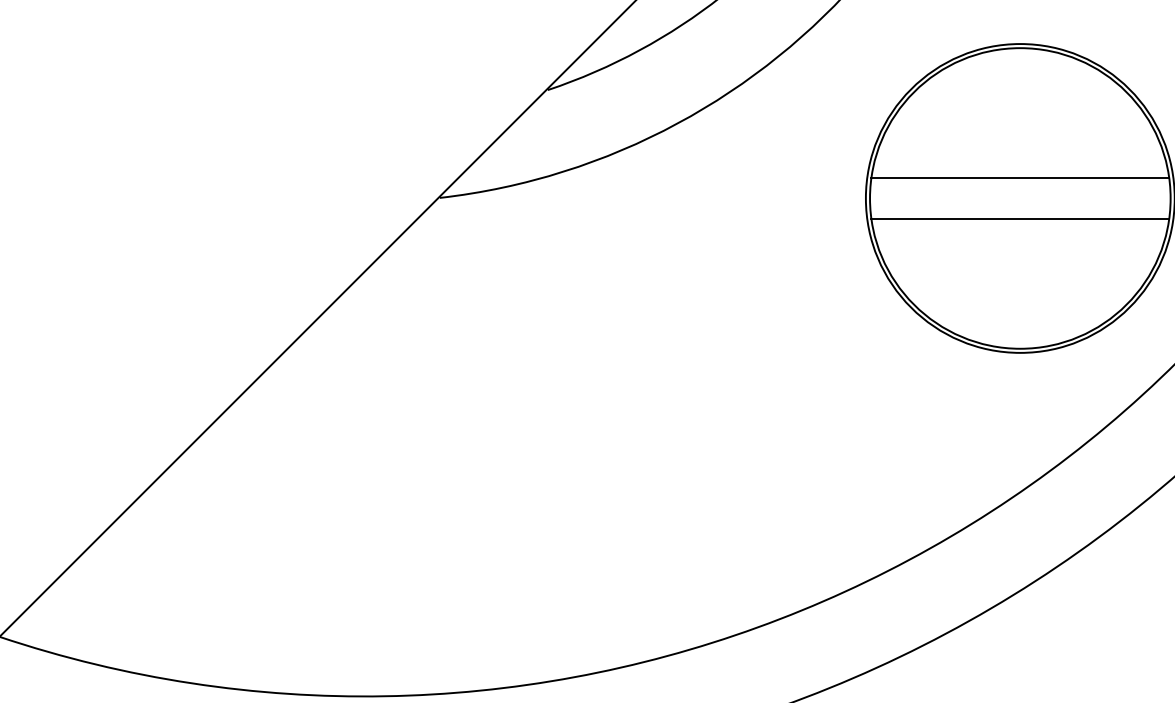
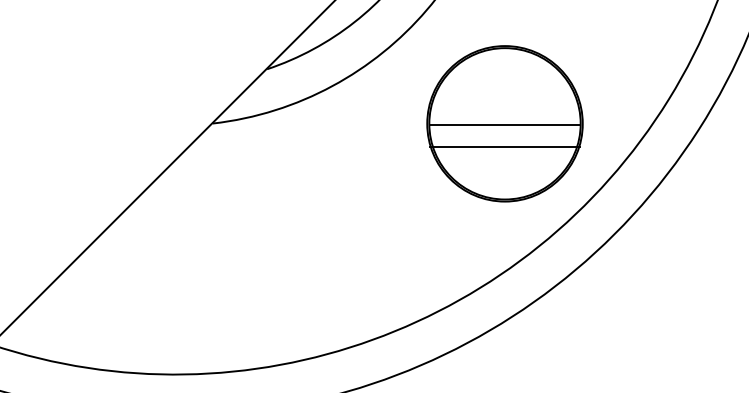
line: (1019, 177) -> (504, 125), moved
line: (1019, 219) -> (504, 147), moved

